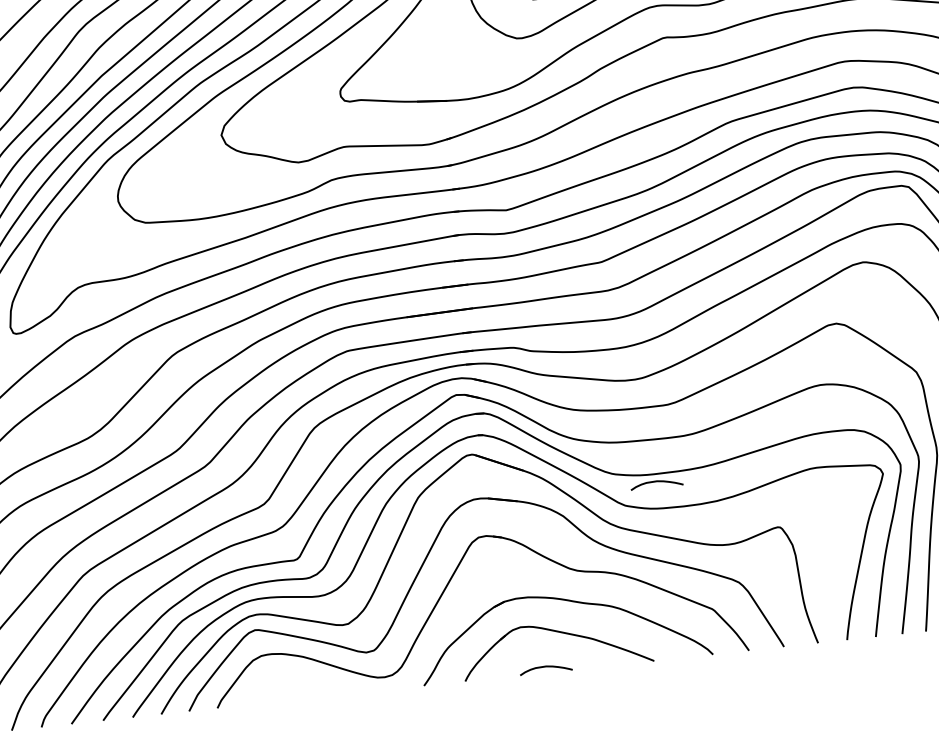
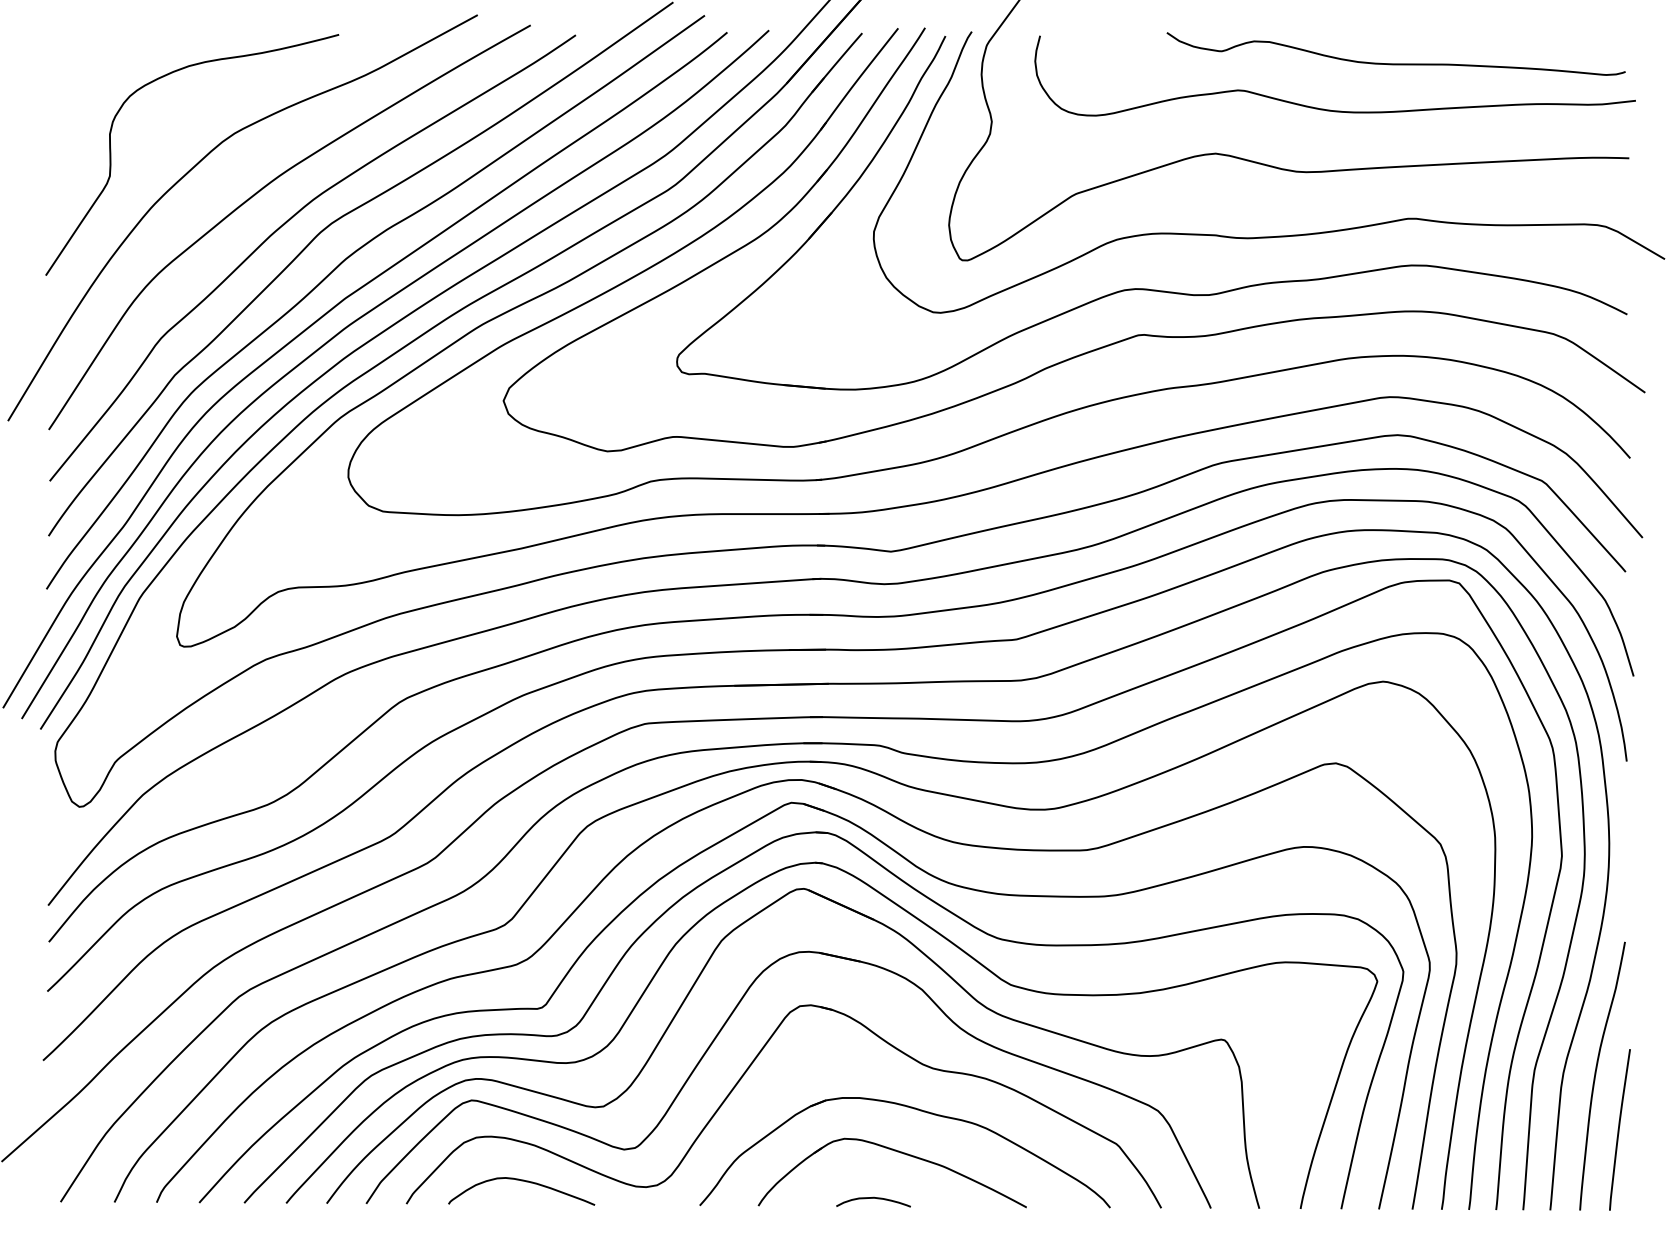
curve: (656, 481) -> (1058, 956), removed
curve: (296, 683) -> (521, 1181), added

